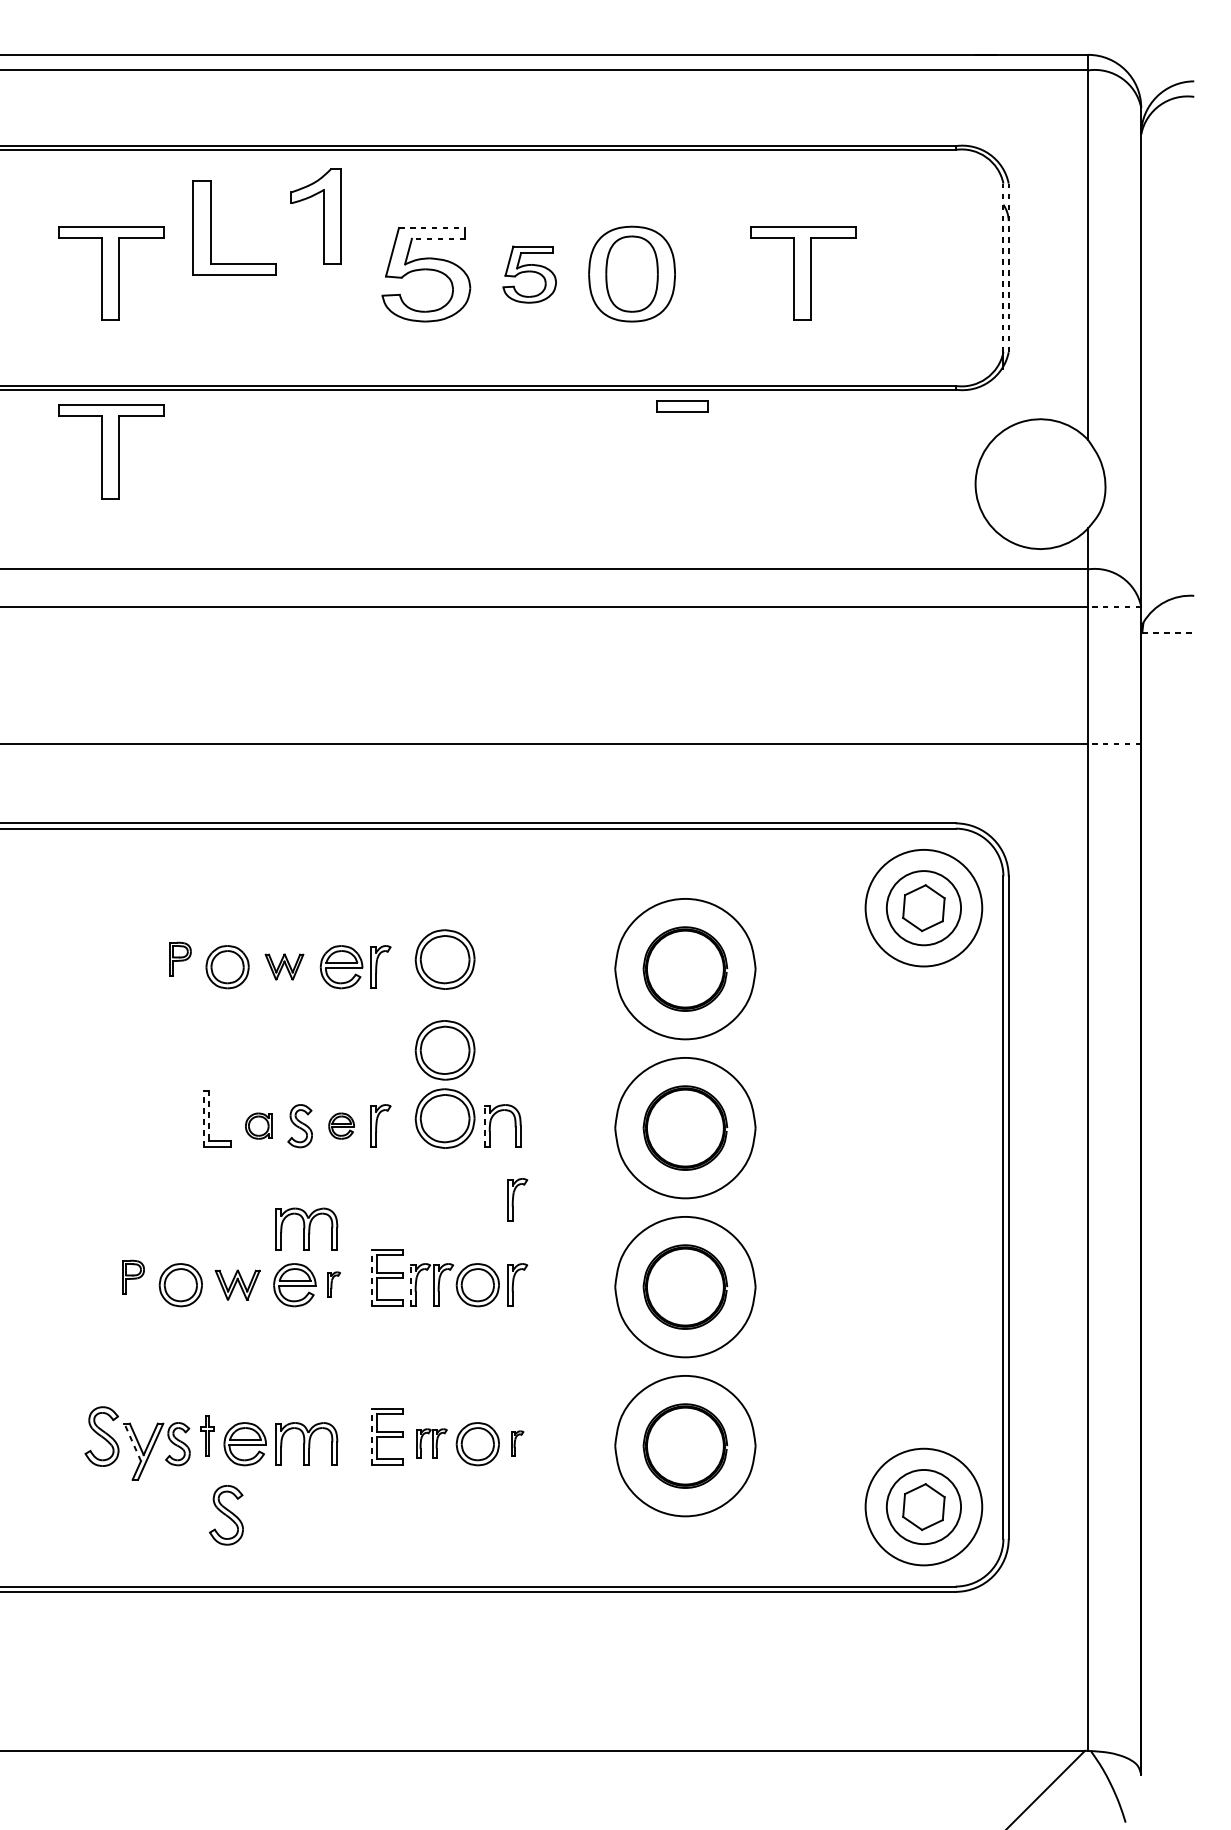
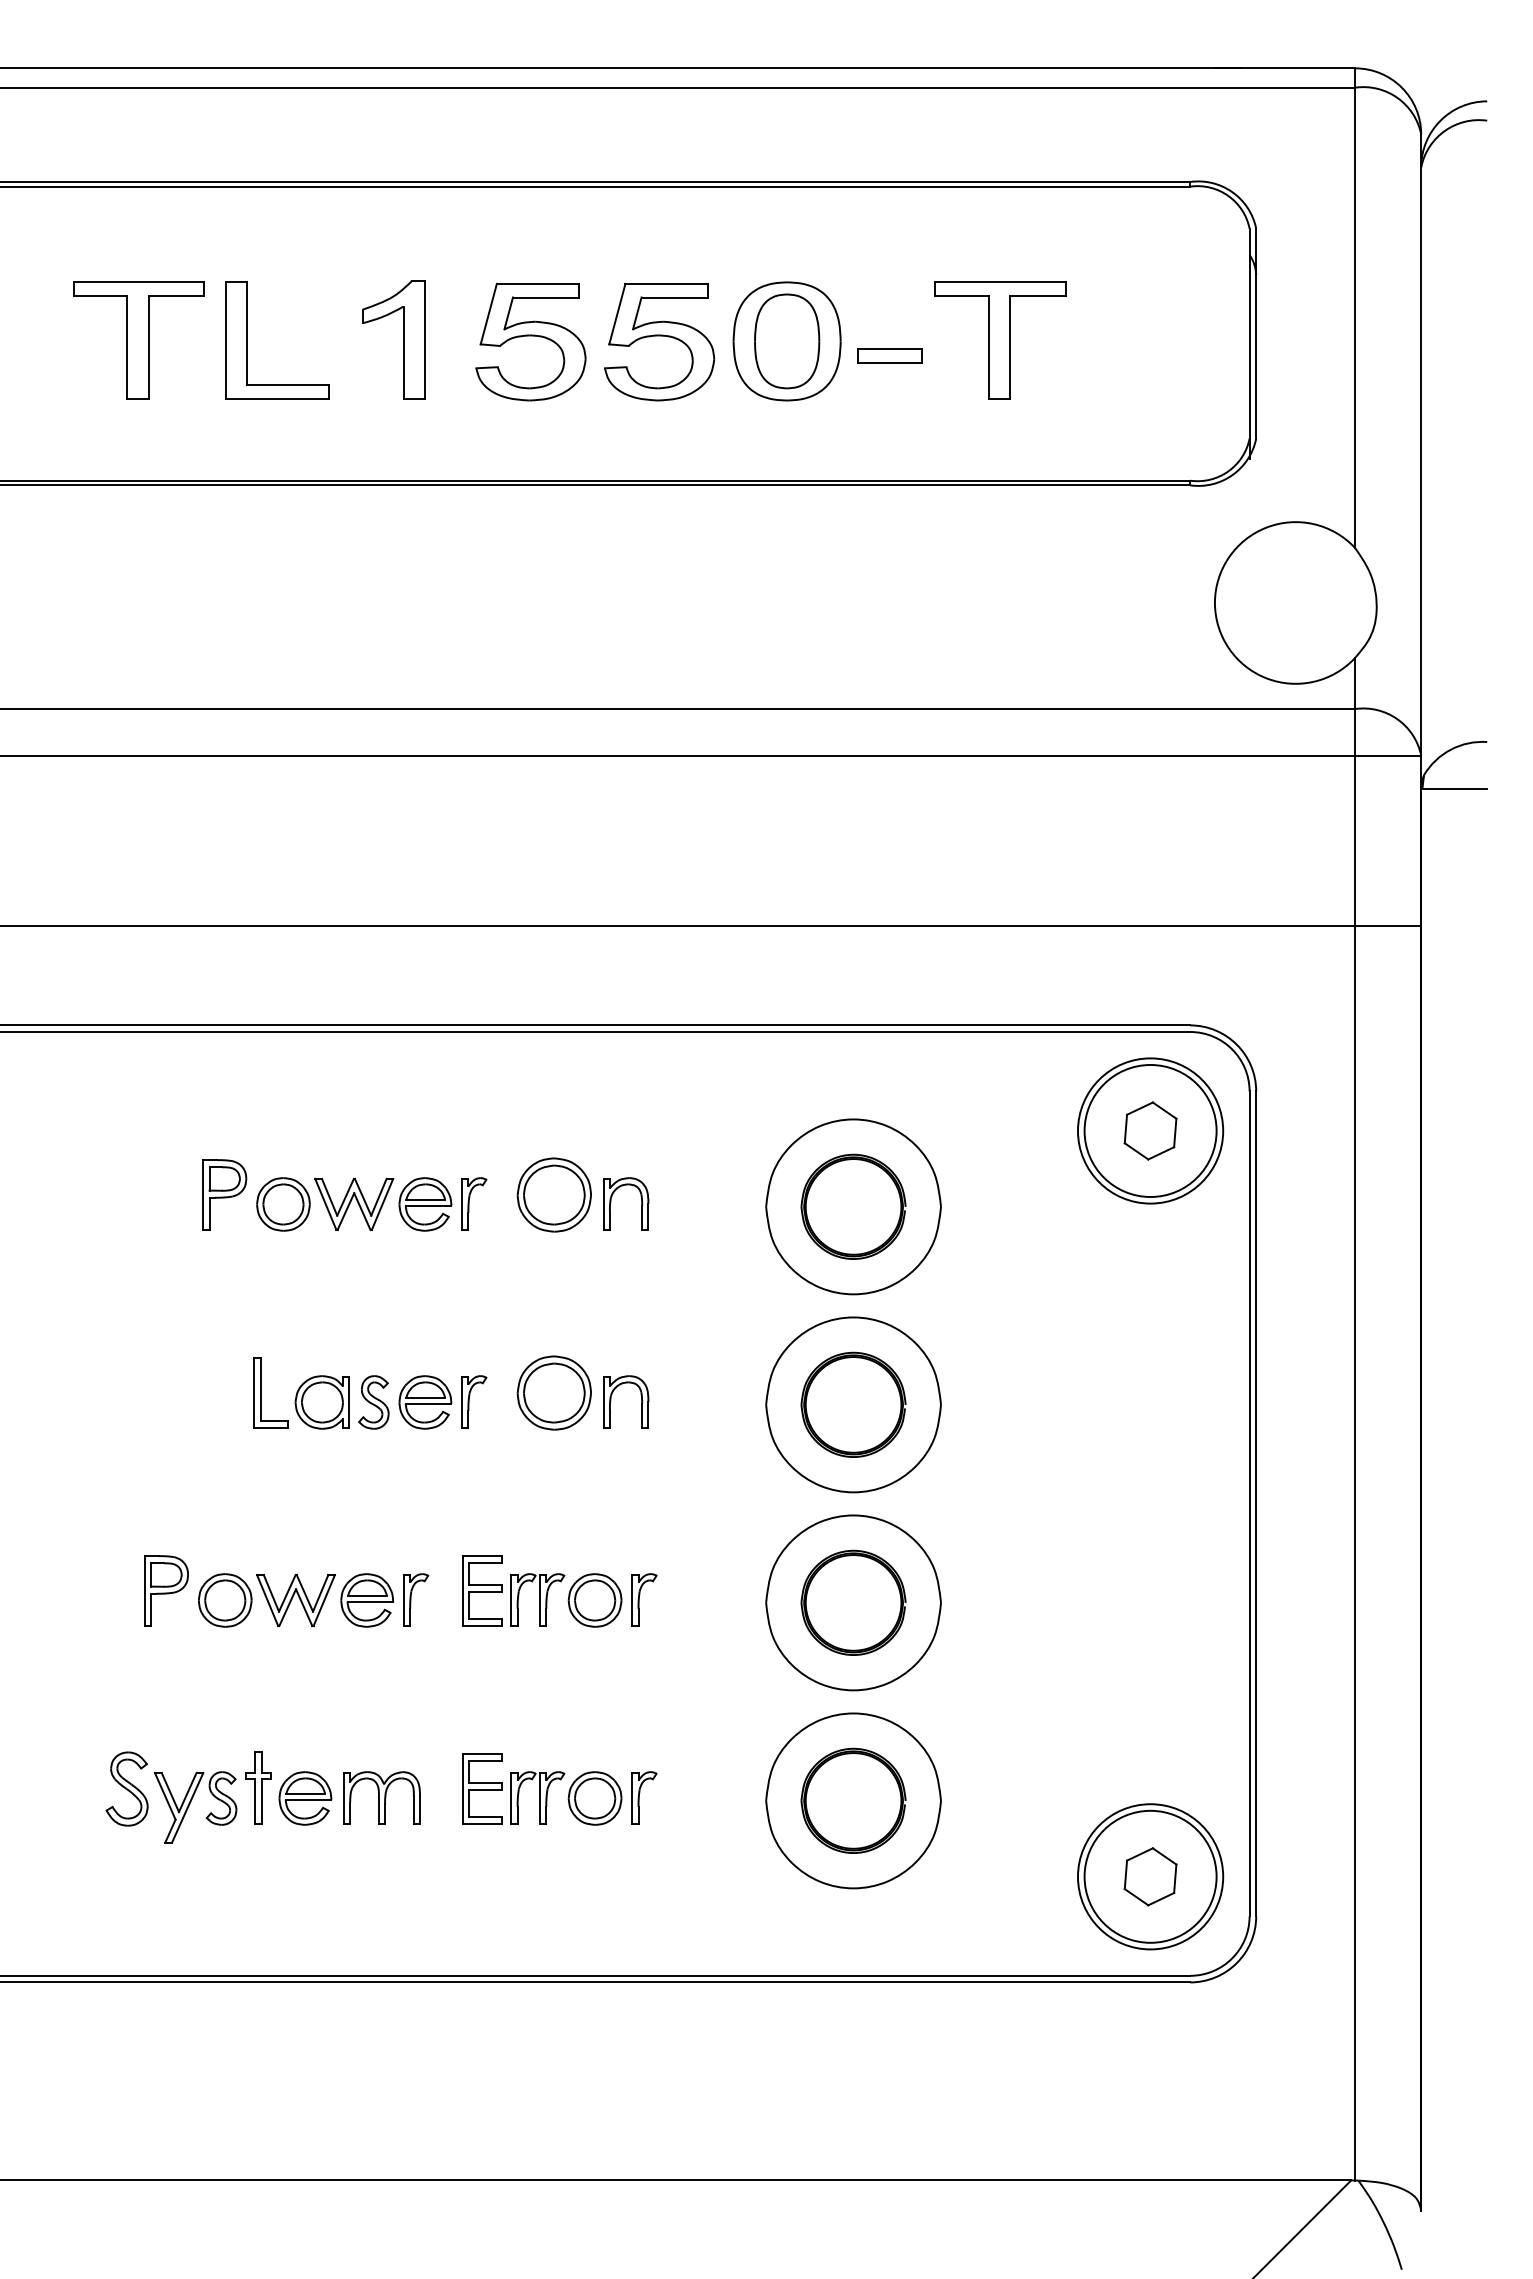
part: (324, 216) -> (403, 339), moved
part: (210, 227) -> (247, 340), moved
line: (432, 227) -> (538, 283), dashed -> solid
line: (438, 238) -> (545, 297), dashed -> solid
line: (1003, 267) -> (1249, 333), dashed -> solid
line: (1008, 267) -> (1256, 333), dashed -> solid
part: (529, 274) -> (659, 341), size x1.67
part: (682, 405) -> (889, 355), moved
part: (111, 451) -> (138, 562), removed
line: (1114, 606) -> (1387, 755), dashed -> solid
line: (1168, 633) -> (1455, 788), dashed -> solid
line: (1114, 743) -> (1387, 926), dashed -> solid
circle: (923, 908) -> (1150, 1131), size x1.43
part: (180, 959) -> (224, 1194), size x1.67
part: (284, 966) -> (354, 1203), size x1.67
part: (491, 966) -> (611, 1203), added
part: (444, 1049) -> (553, 1307), removed
line: (209, 1116) -> (260, 1390), dashed -> solid
line: (204, 1118) -> (254, 1393), dashed -> solid
part: (258, 1126) -> (321, 1402), size x1.67
part: (341, 1126) -> (425, 1402), size x1.67
line: (484, 1126) -> (603, 1402), dashed -> solid
part: (517, 1199) -> (644, 1493), removed
part: (306, 1228) -> (381, 1530), removed
part: (133, 1277) -> (166, 1590), size x1.67
line: (372, 1277) -> (463, 1591), dashed -> solid
part: (334, 1284) -> (416, 1599), size x1.67
part: (237, 1285) -> (295, 1600), size x1.43
line: (410, 1285) -> (511, 1600), dashed -> solid
part: (207, 1435) -> (258, 1787), size x1.43
line: (372, 1436) -> (463, 1789), dashed -> solid
line: (132, 1442) -> (165, 1796), dashed -> solid
part: (431, 1443) -> (537, 1797), size x1.43
part: (517, 1443) -> (644, 1797), size x1.67
circle: (923, 1506) -> (1150, 1876), size x1.43
part: (226, 1514) -> (281, 1886), removed

